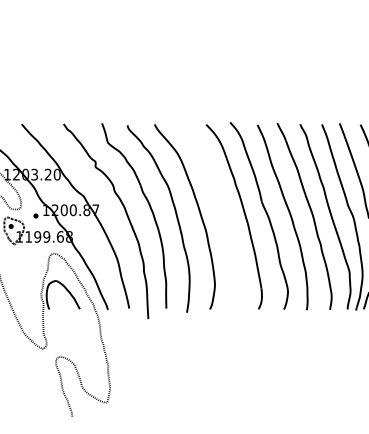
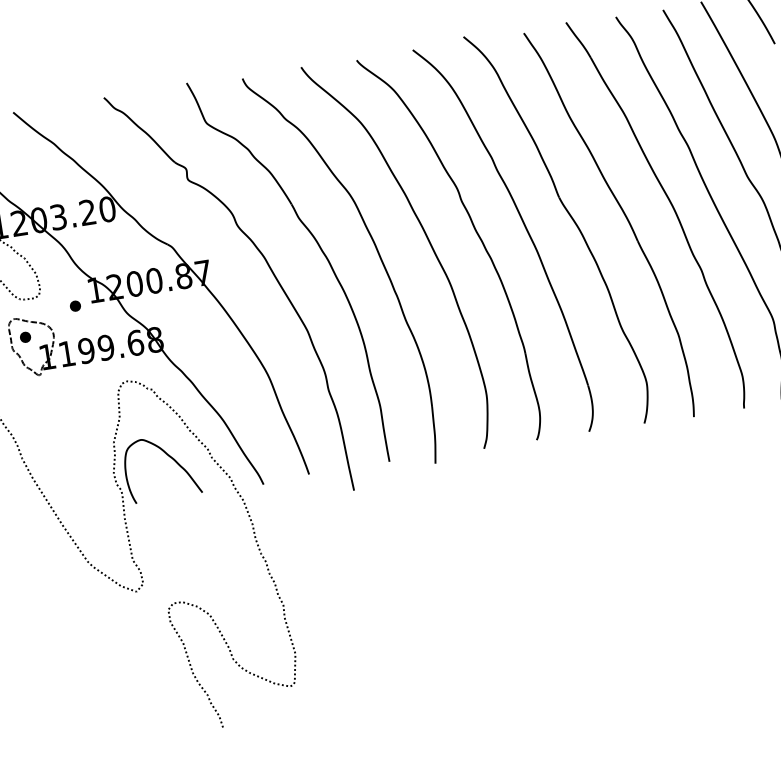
part: (220, 210) -> (472, 230), added

